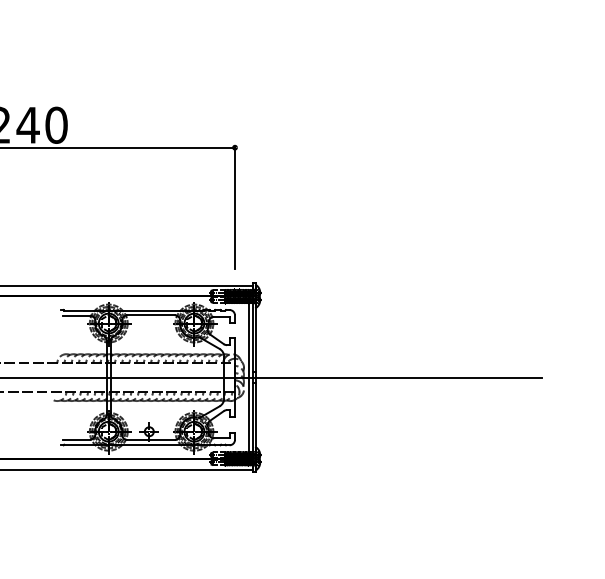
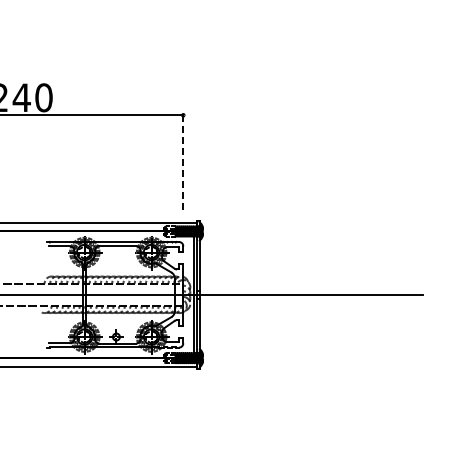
line: (235, 206) -> (183, 161), solid -> dashed

